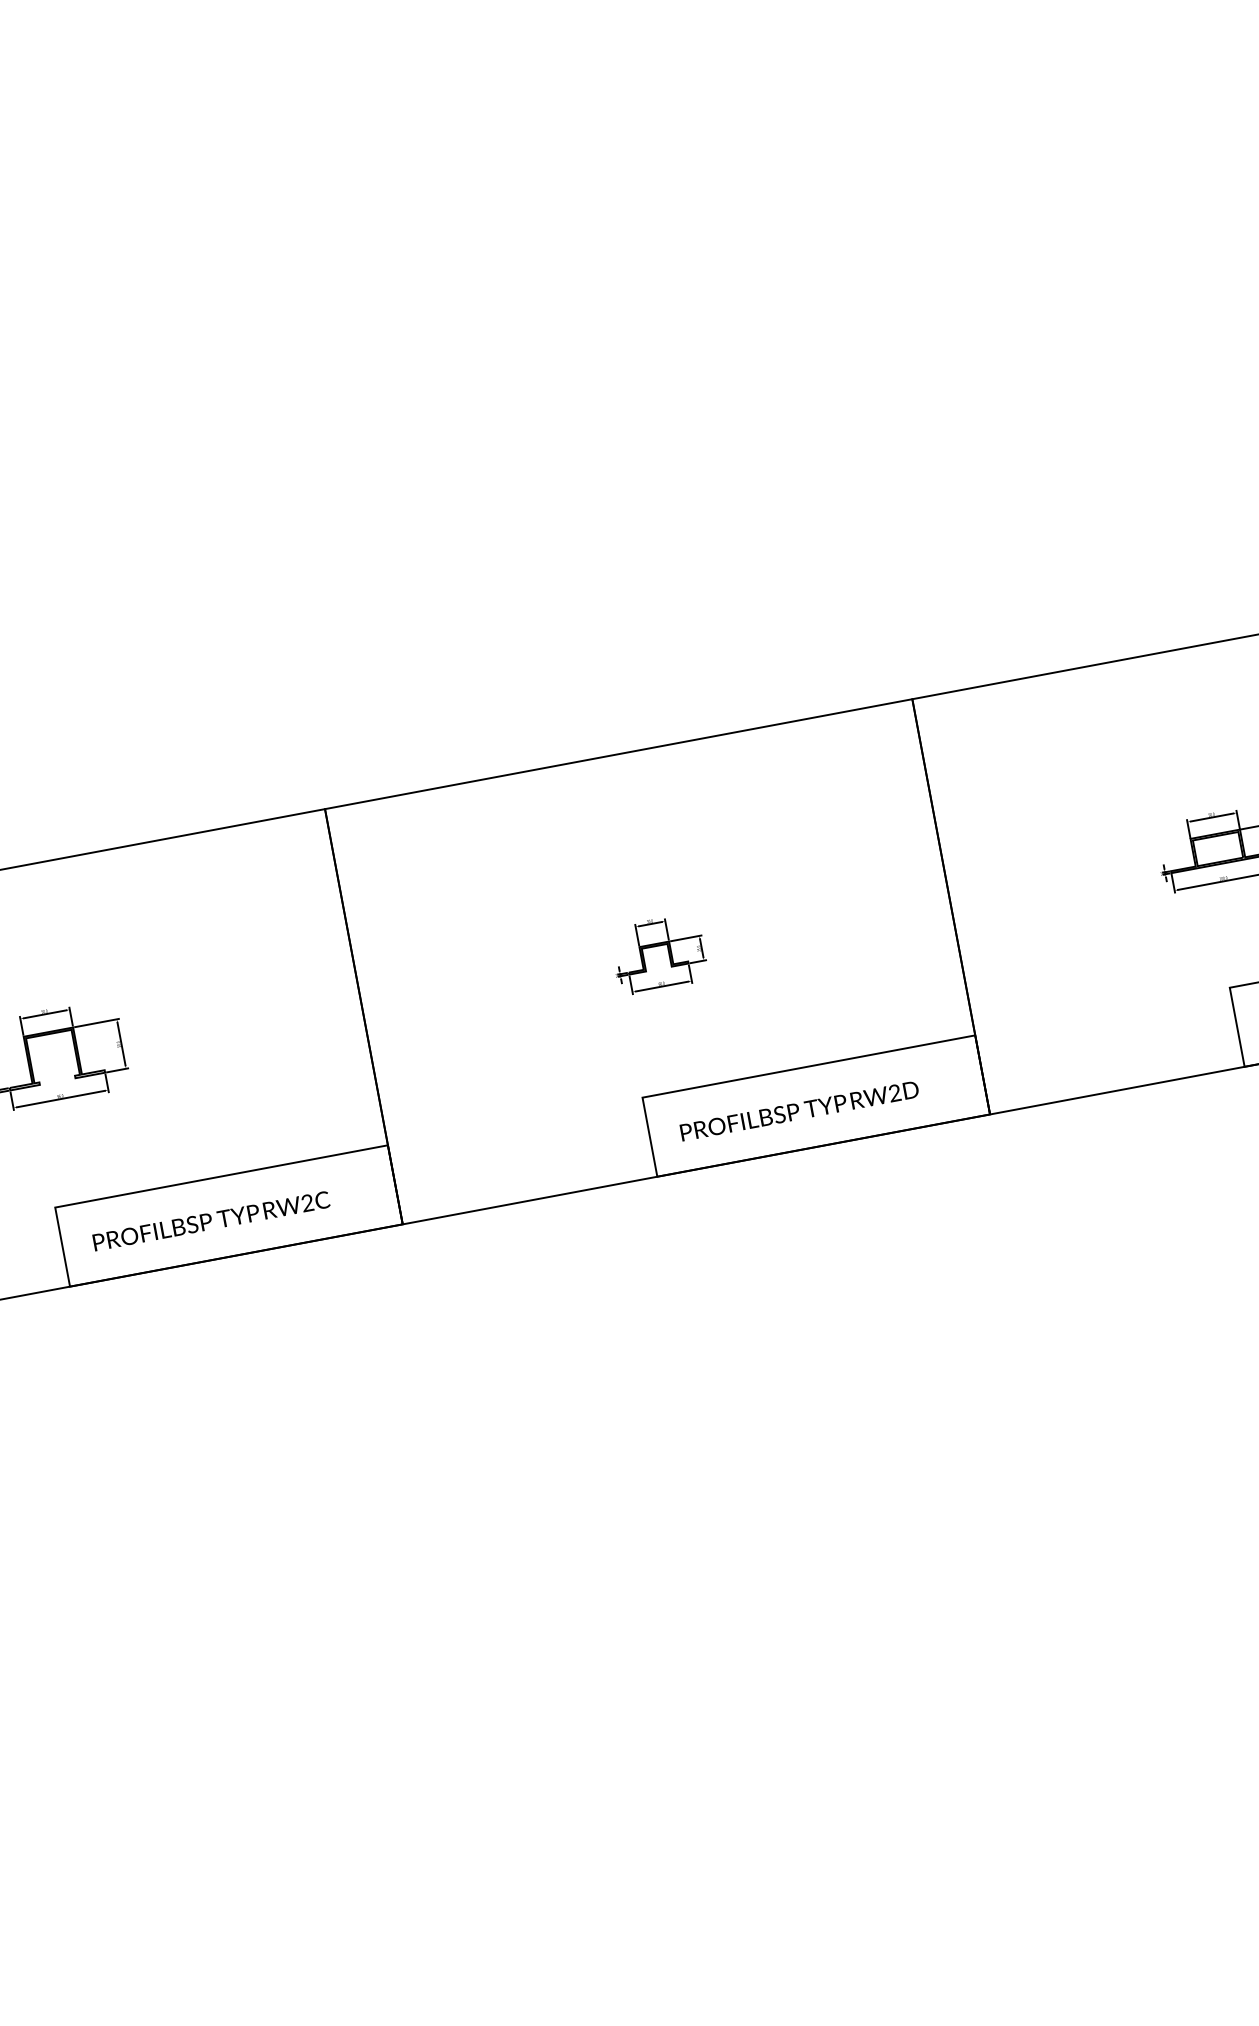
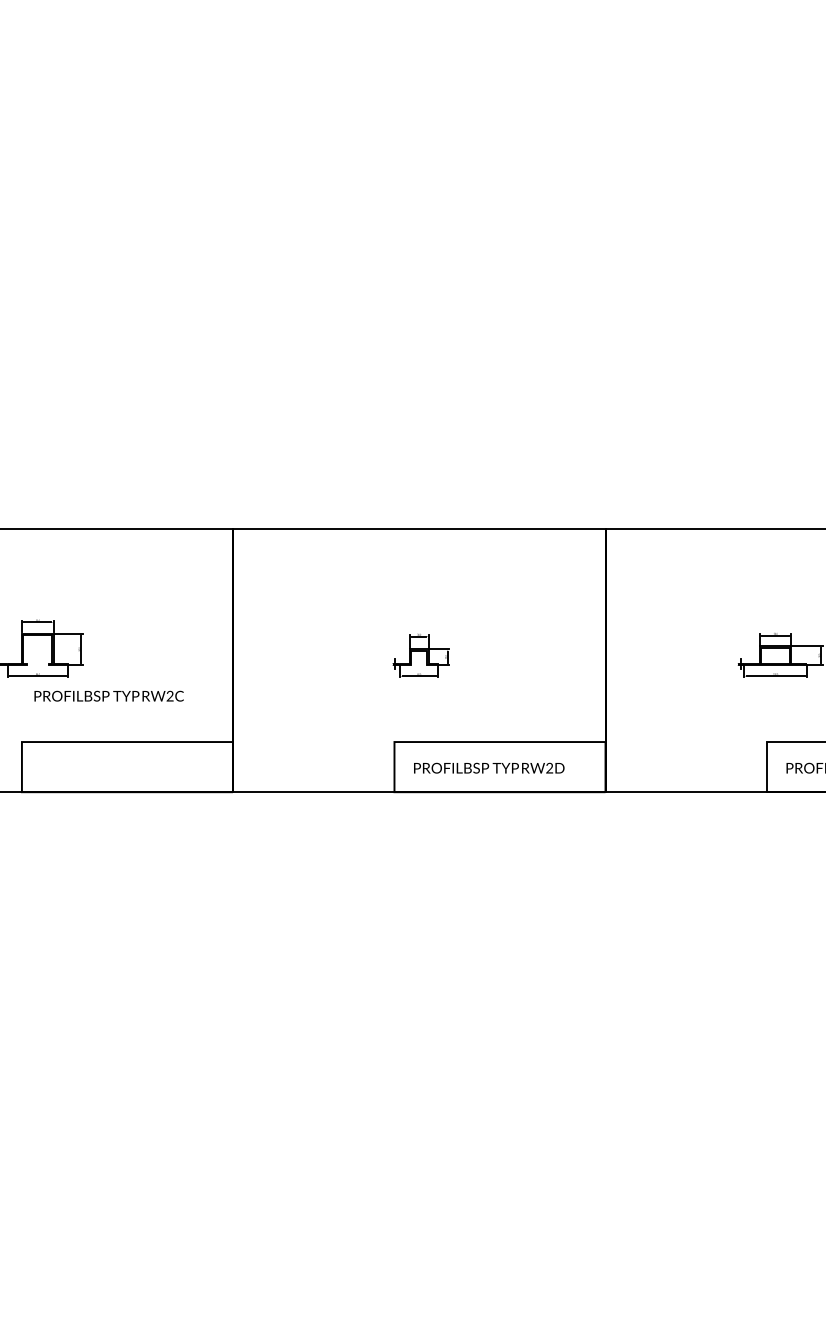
text: (210, 1220) -> (108, 695), moved

